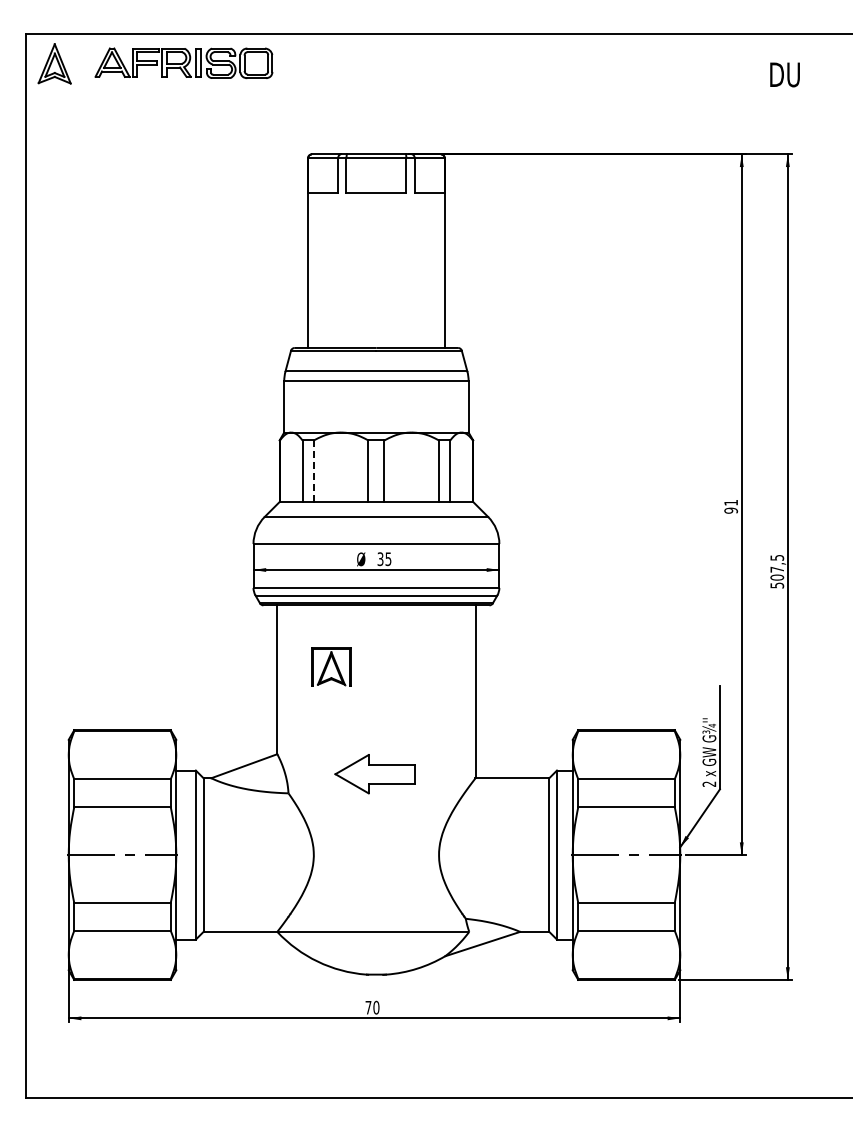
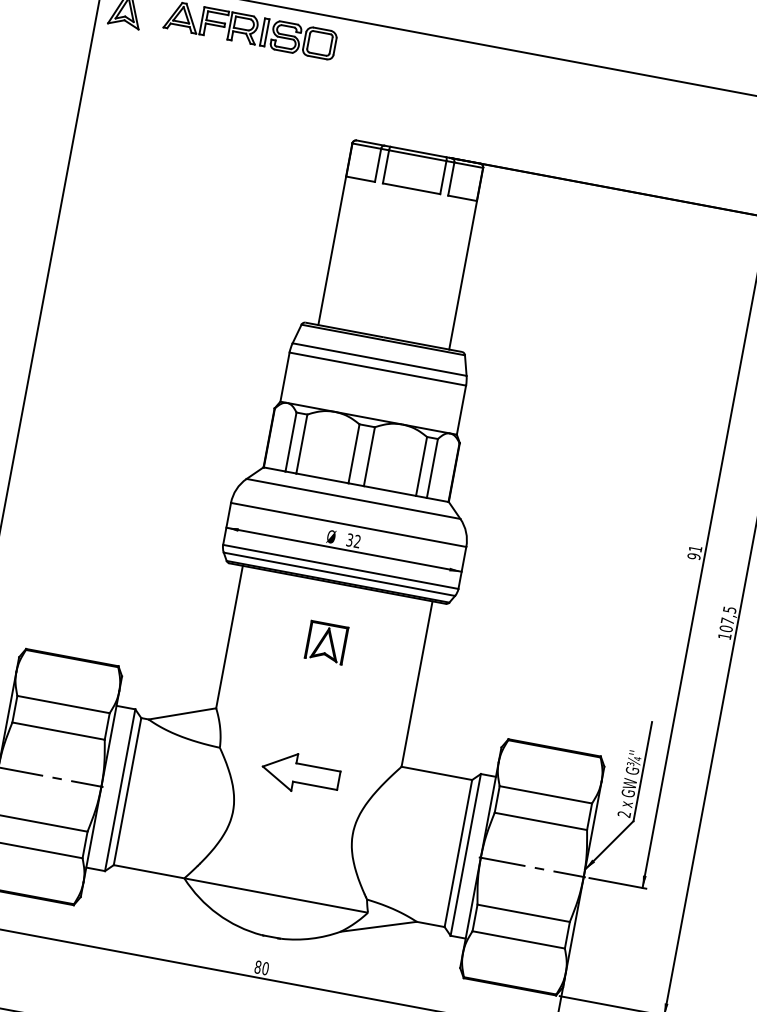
line: (313, 471) -> (301, 444), dashed -> solid
text: (388, 559) -> (357, 541), 35 -> 32
text: (777, 585) -> (725, 636), 507,5 -> 107,5
part: (331, 666) -> (326, 642), moved
part: (374, 774) -> (300, 773), moved
text: (368, 1007) -> (258, 967), 70 -> 80

